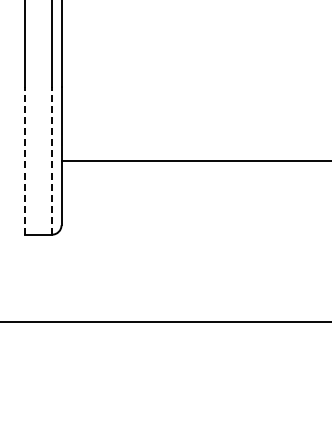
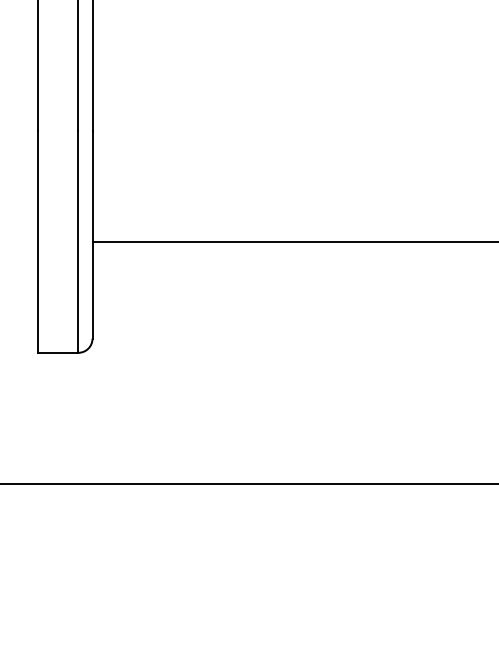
line: (25, 160) -> (38, 241), dashed -> solid
line: (52, 160) -> (78, 241), dashed -> solid

